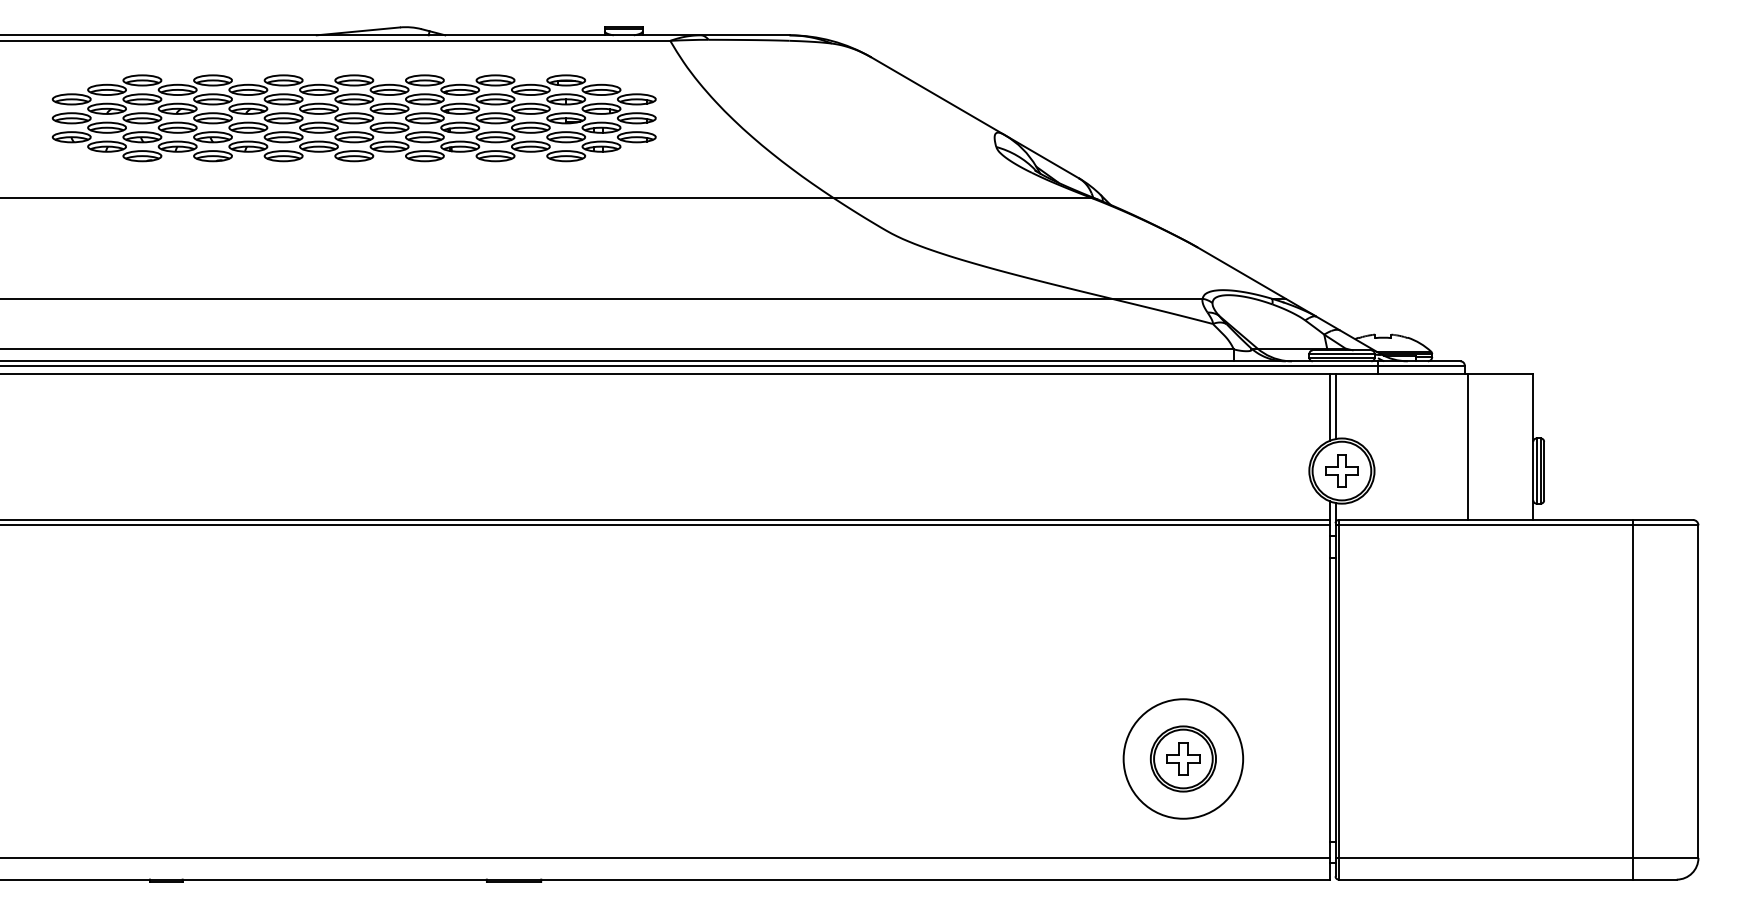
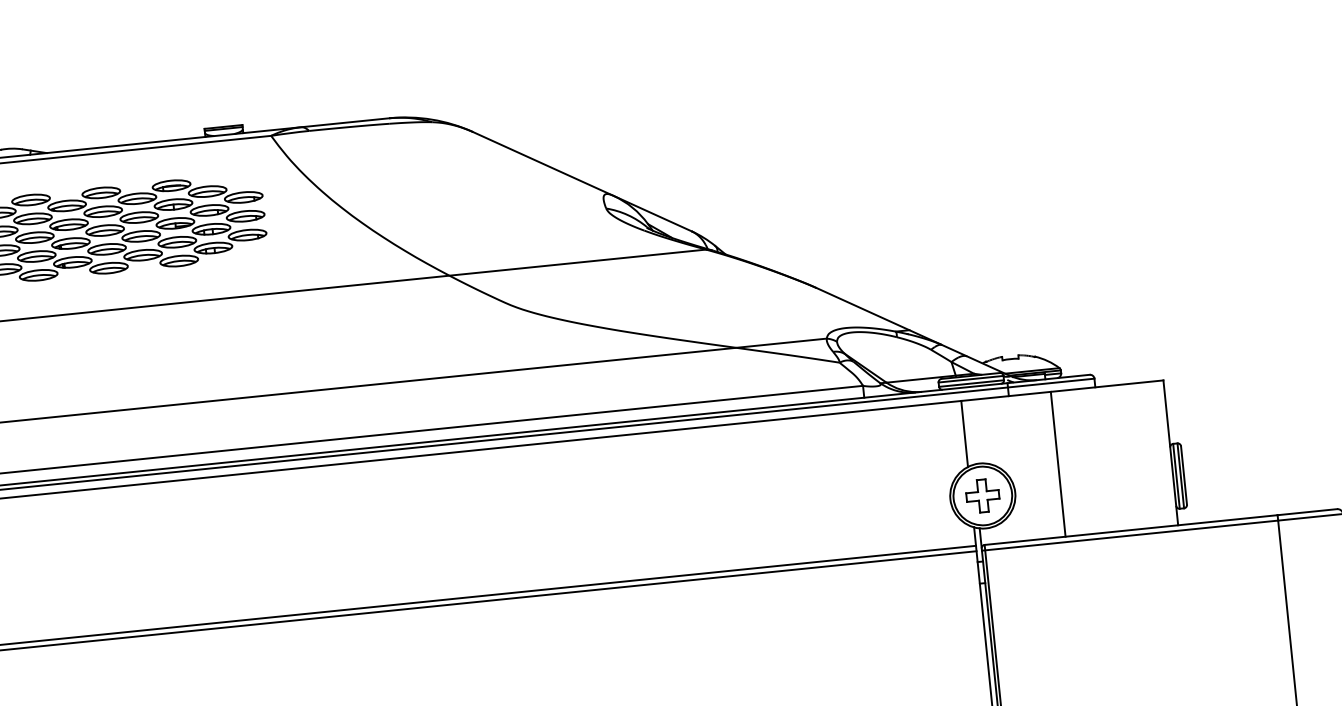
line: (1335, 406) -> (969, 432), removed
line: (1468, 446) -> (1058, 463), moved

